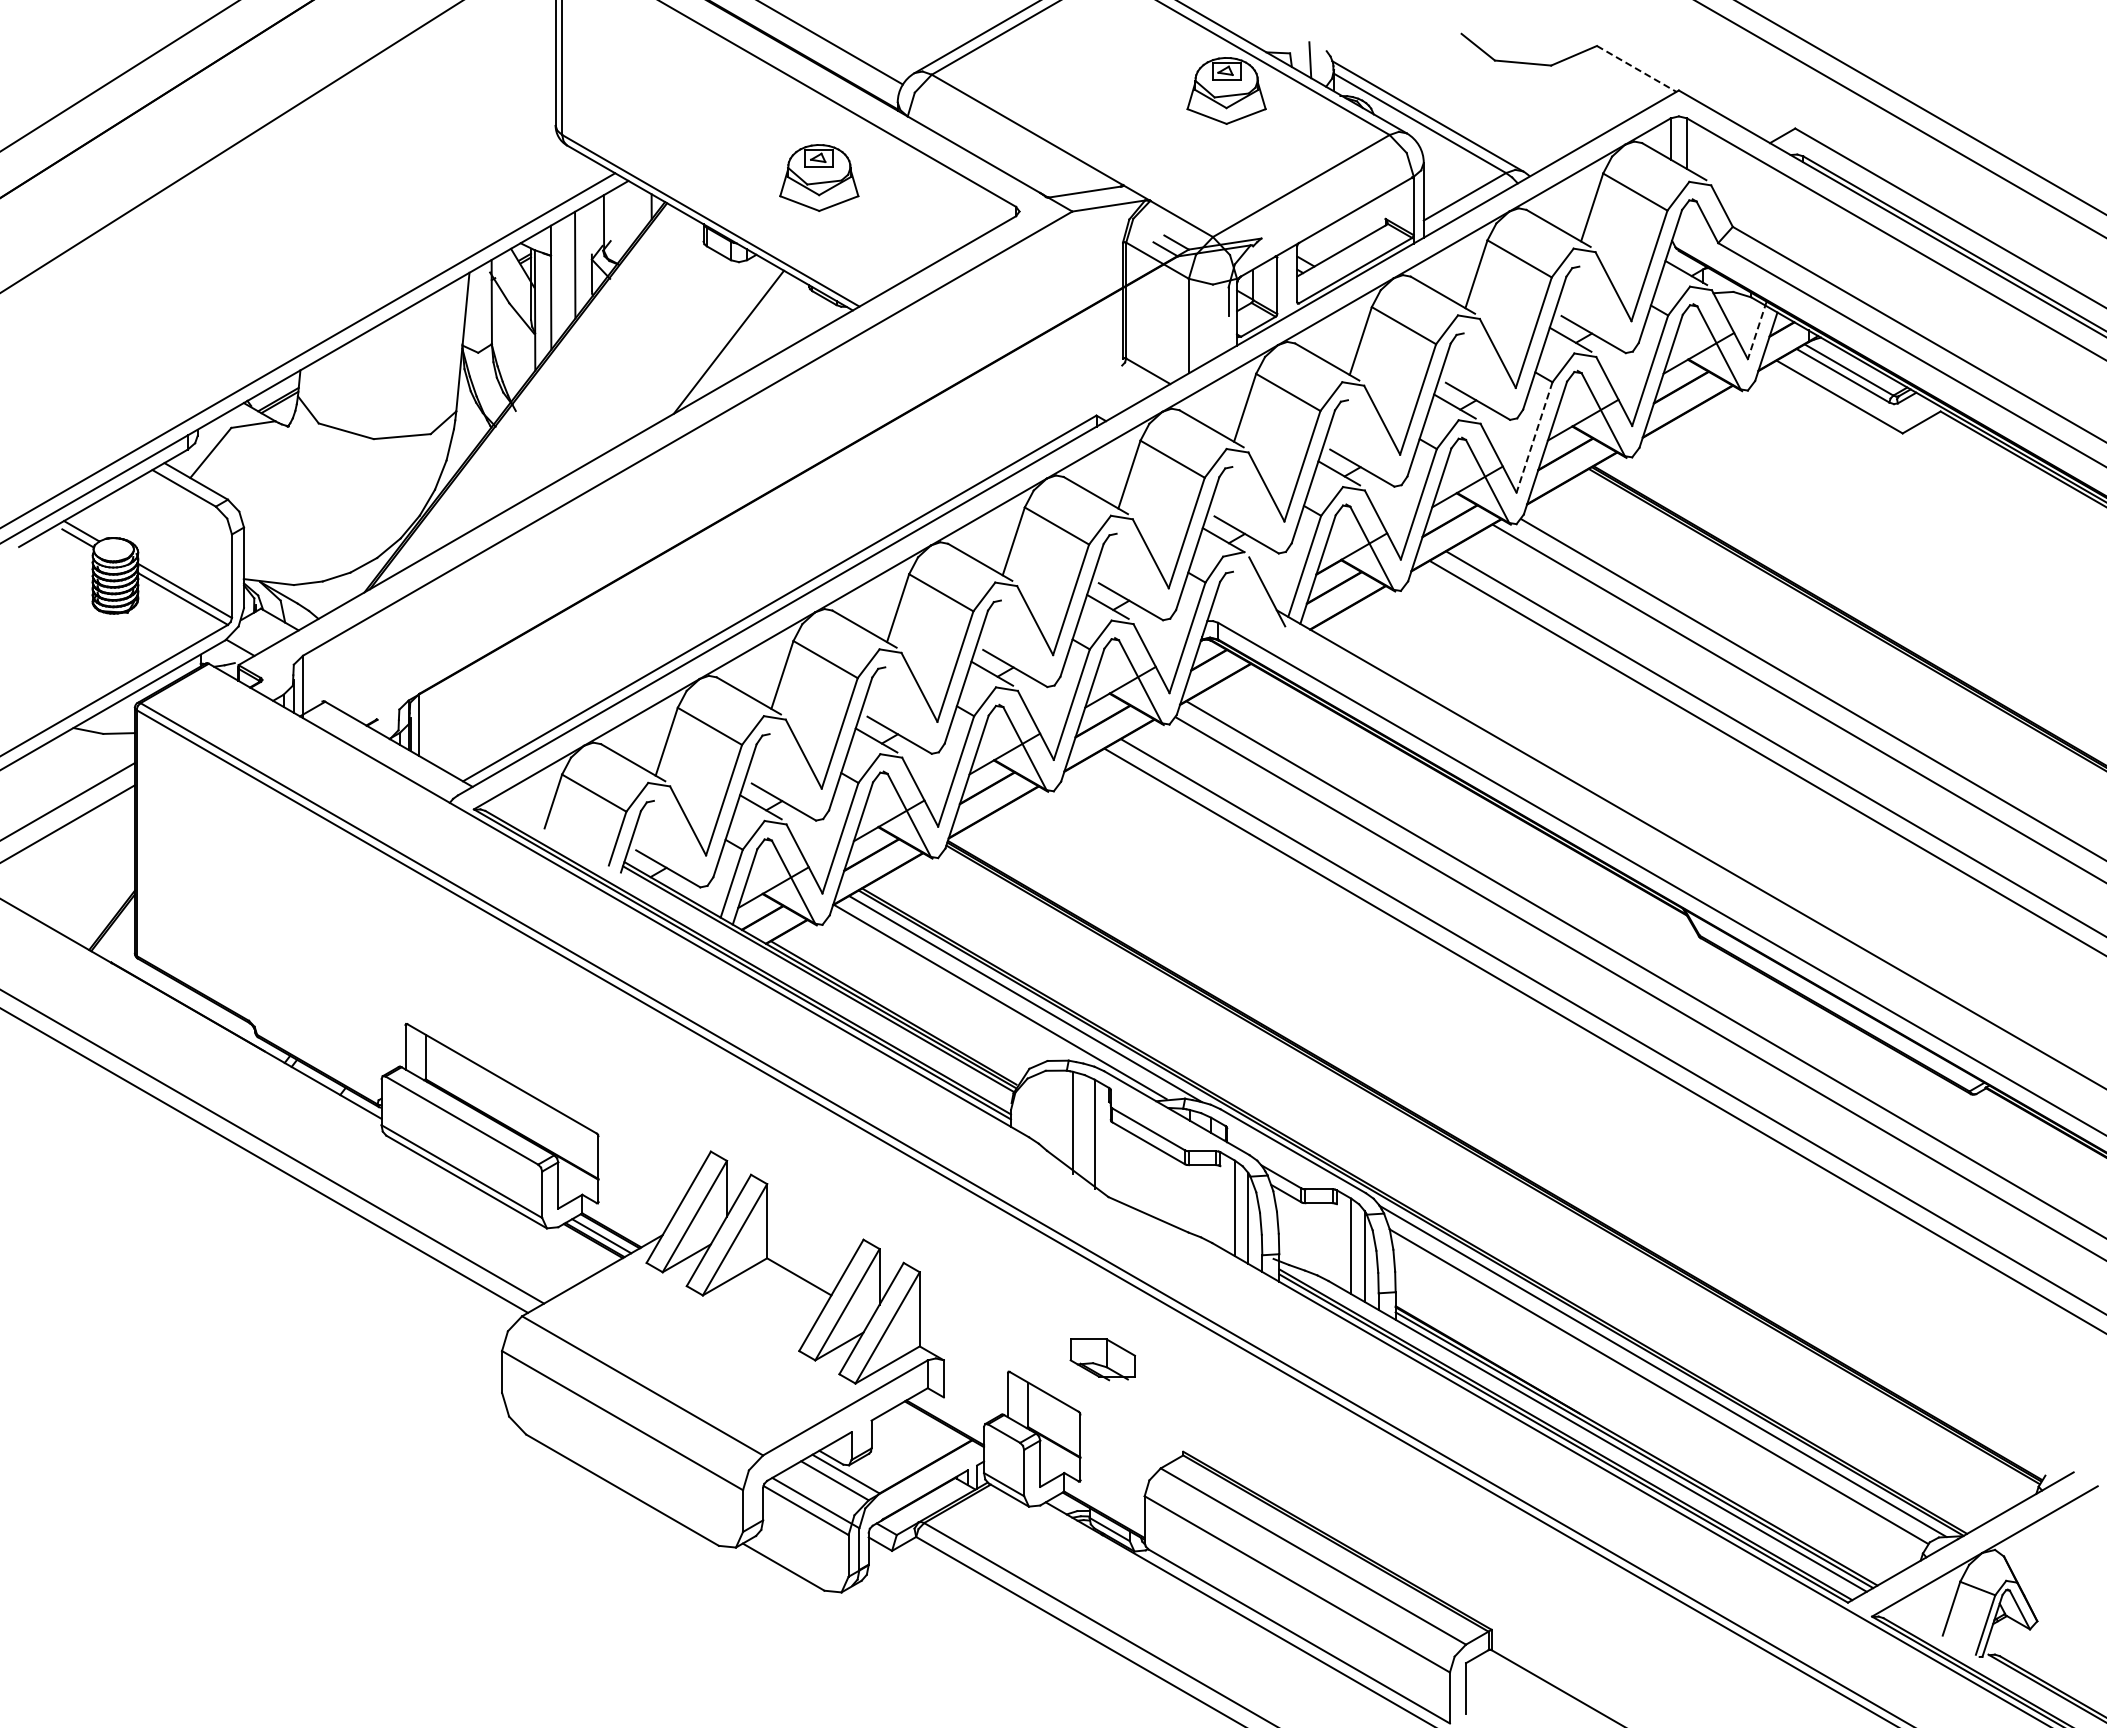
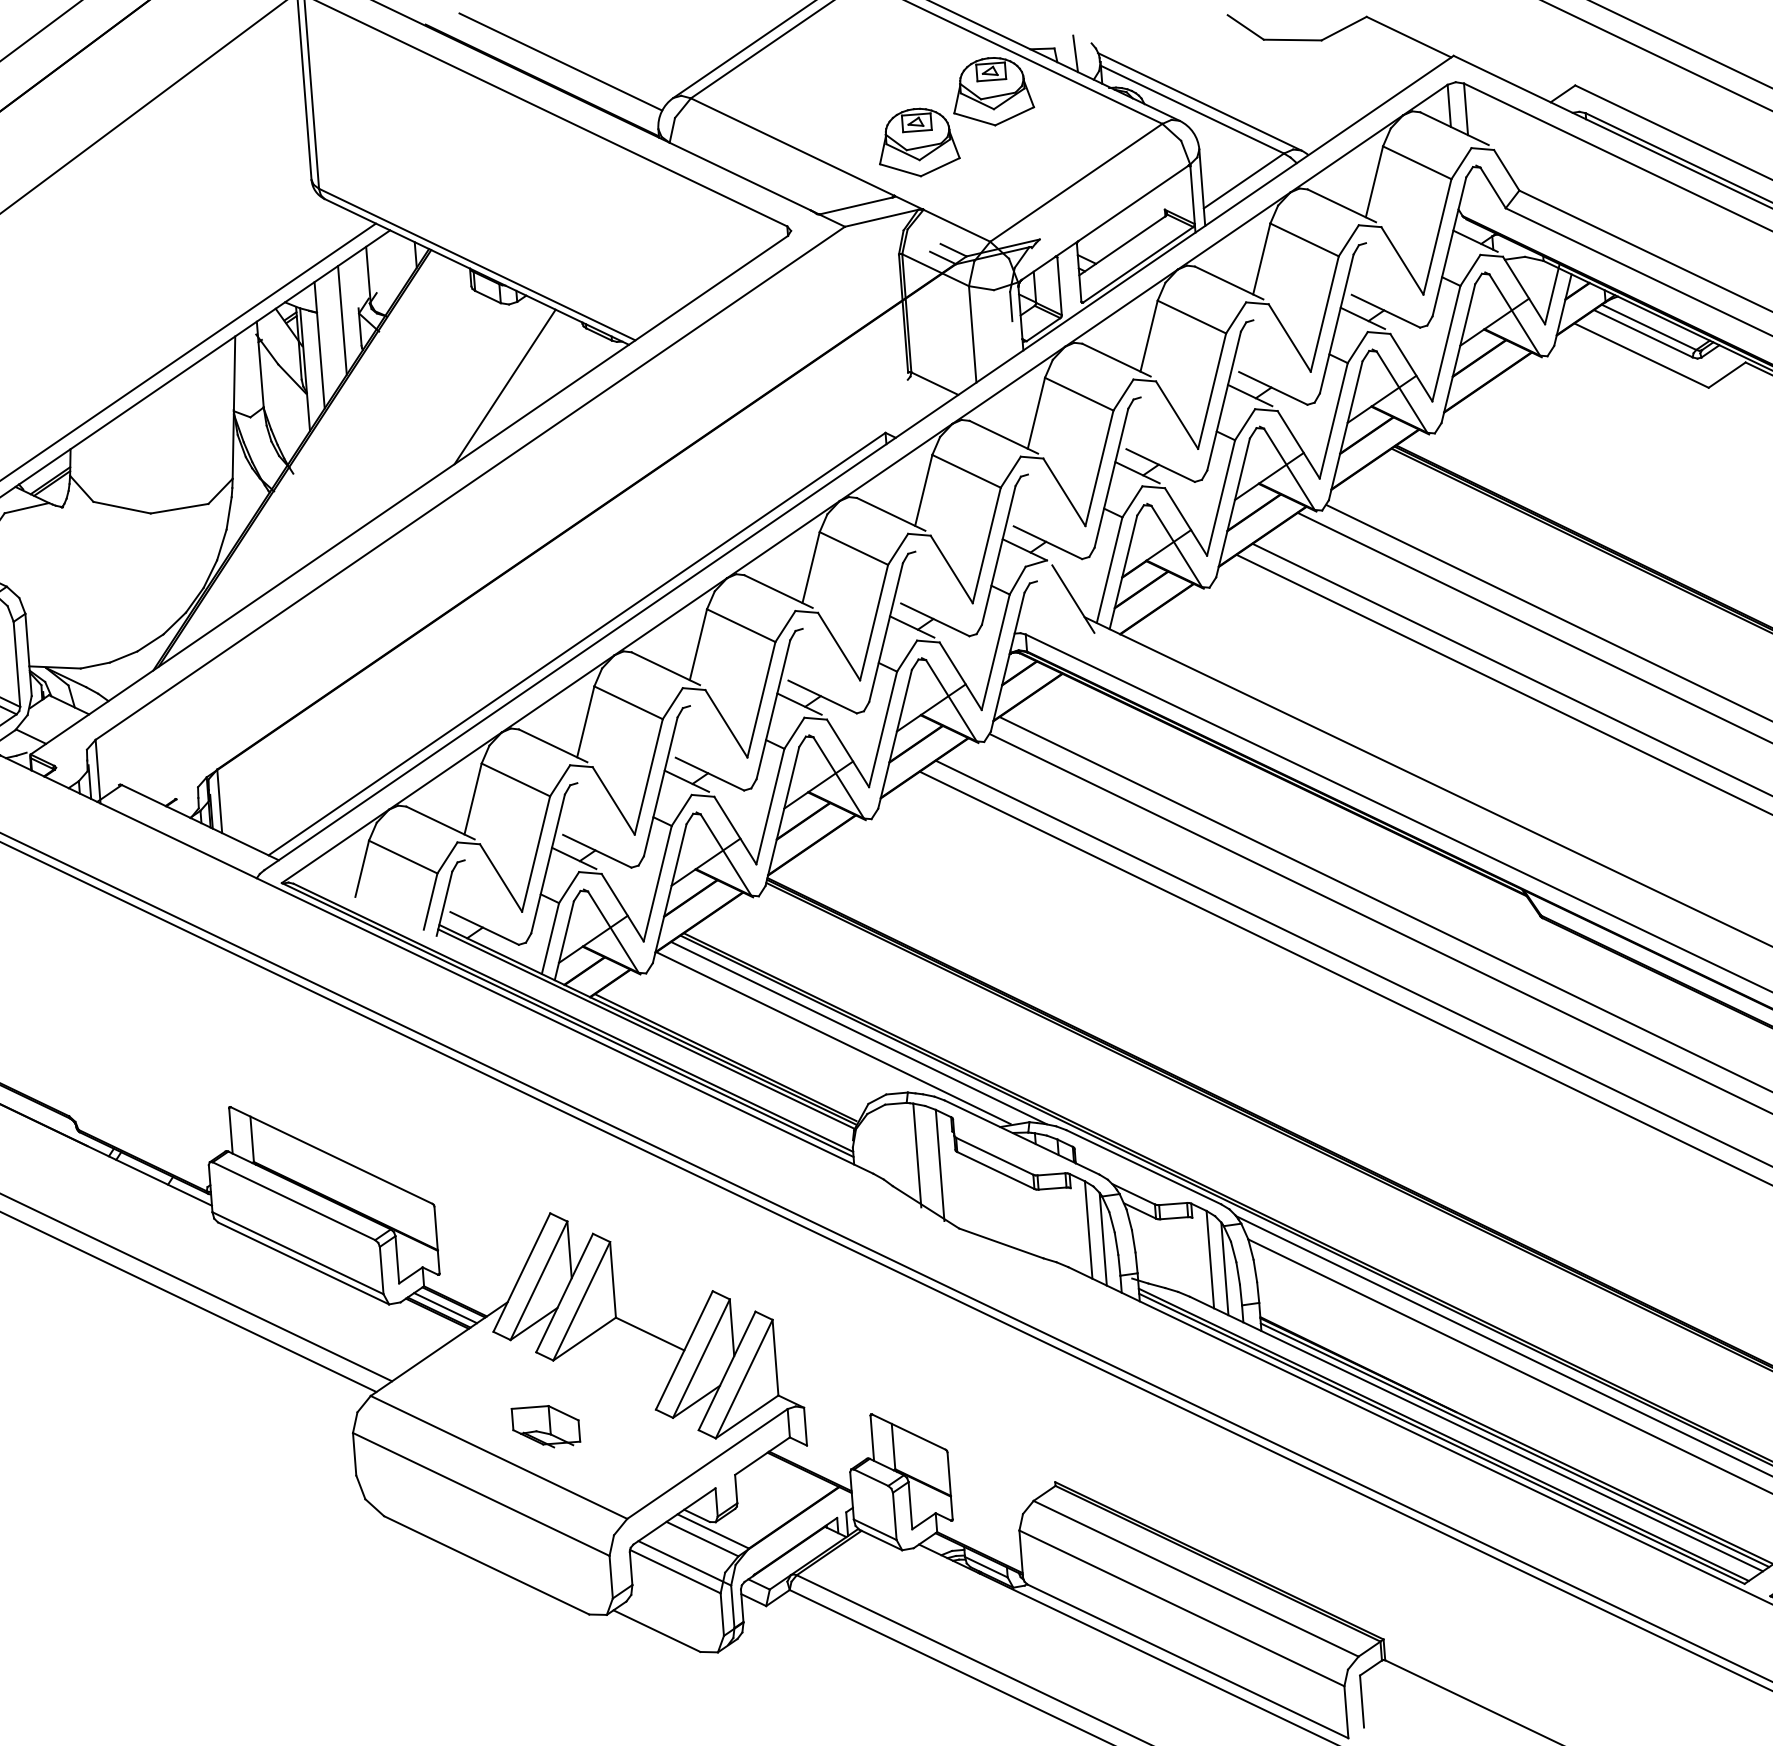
line: (1636, 68) -> (1408, 36), dashed -> solid
part: (819, 177) -> (918, 142), moved
line: (1757, 330) -> (1552, 294), dashed -> solid
line: (1534, 438) -> (1333, 421), dashed -> solid
part: (1102, 1359) -> (545, 1426), moved

